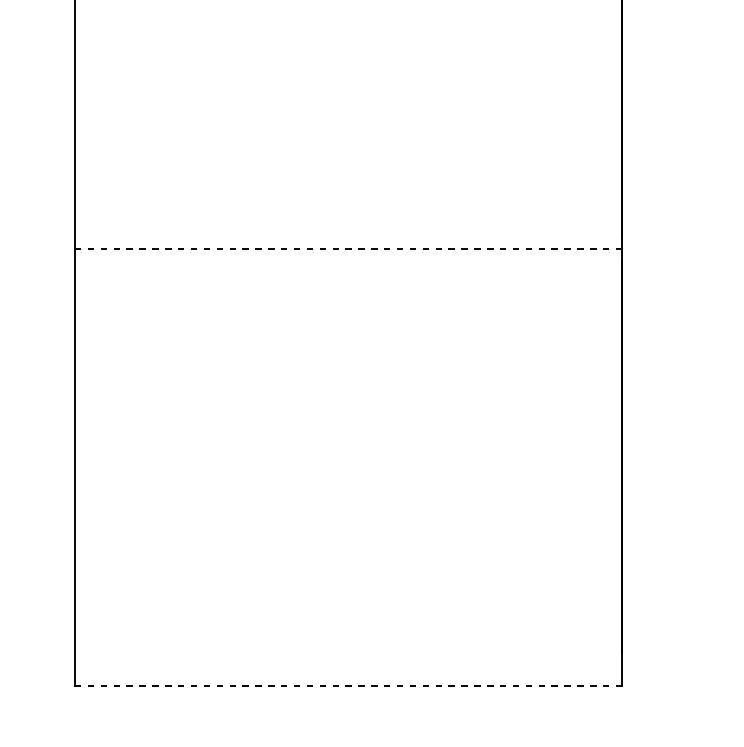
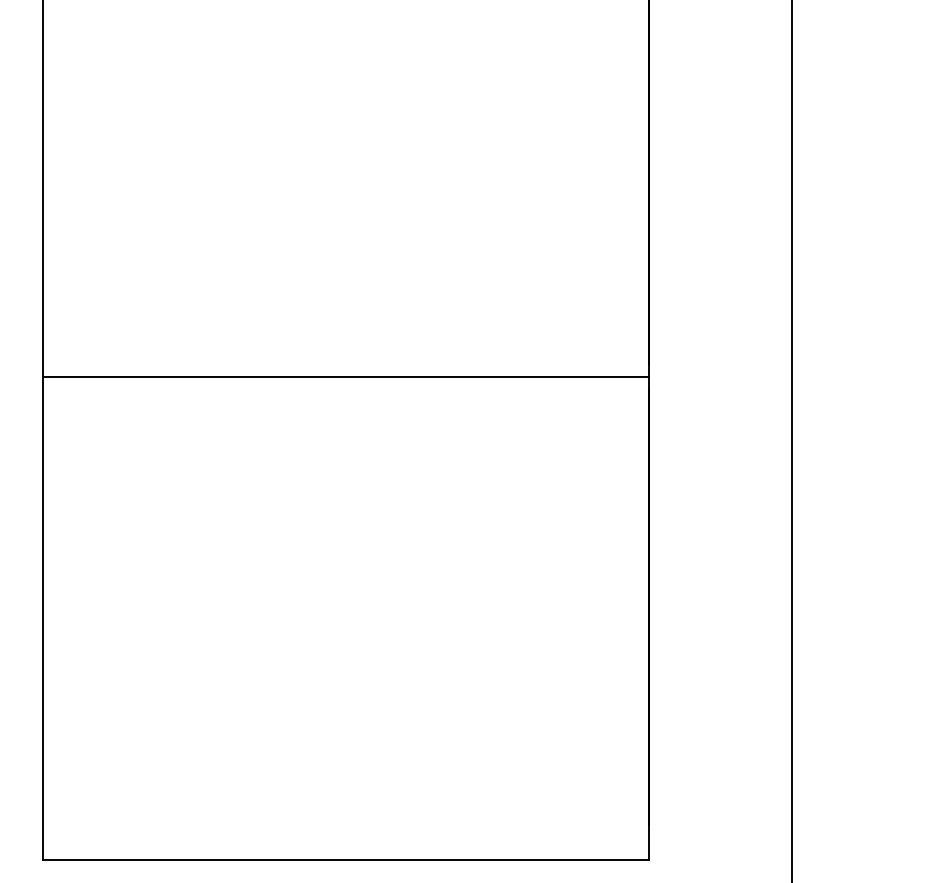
line: (348, 248) -> (345, 376), dashed -> solid
line: (348, 685) -> (345, 860), dashed -> solid

